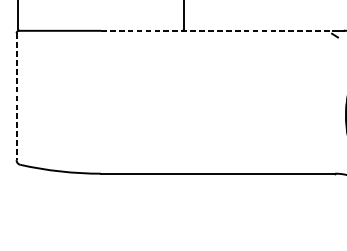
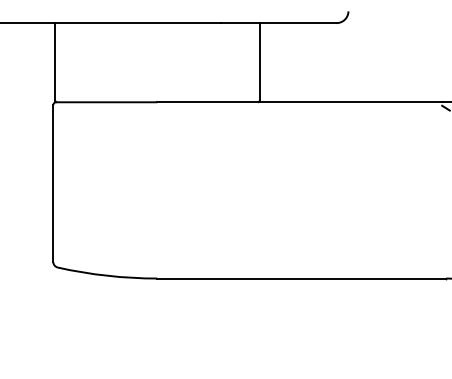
line: (217, 30) -> (300, 102), dashed -> solid
line: (16, 97) -> (53, 184), dashed -> solid

